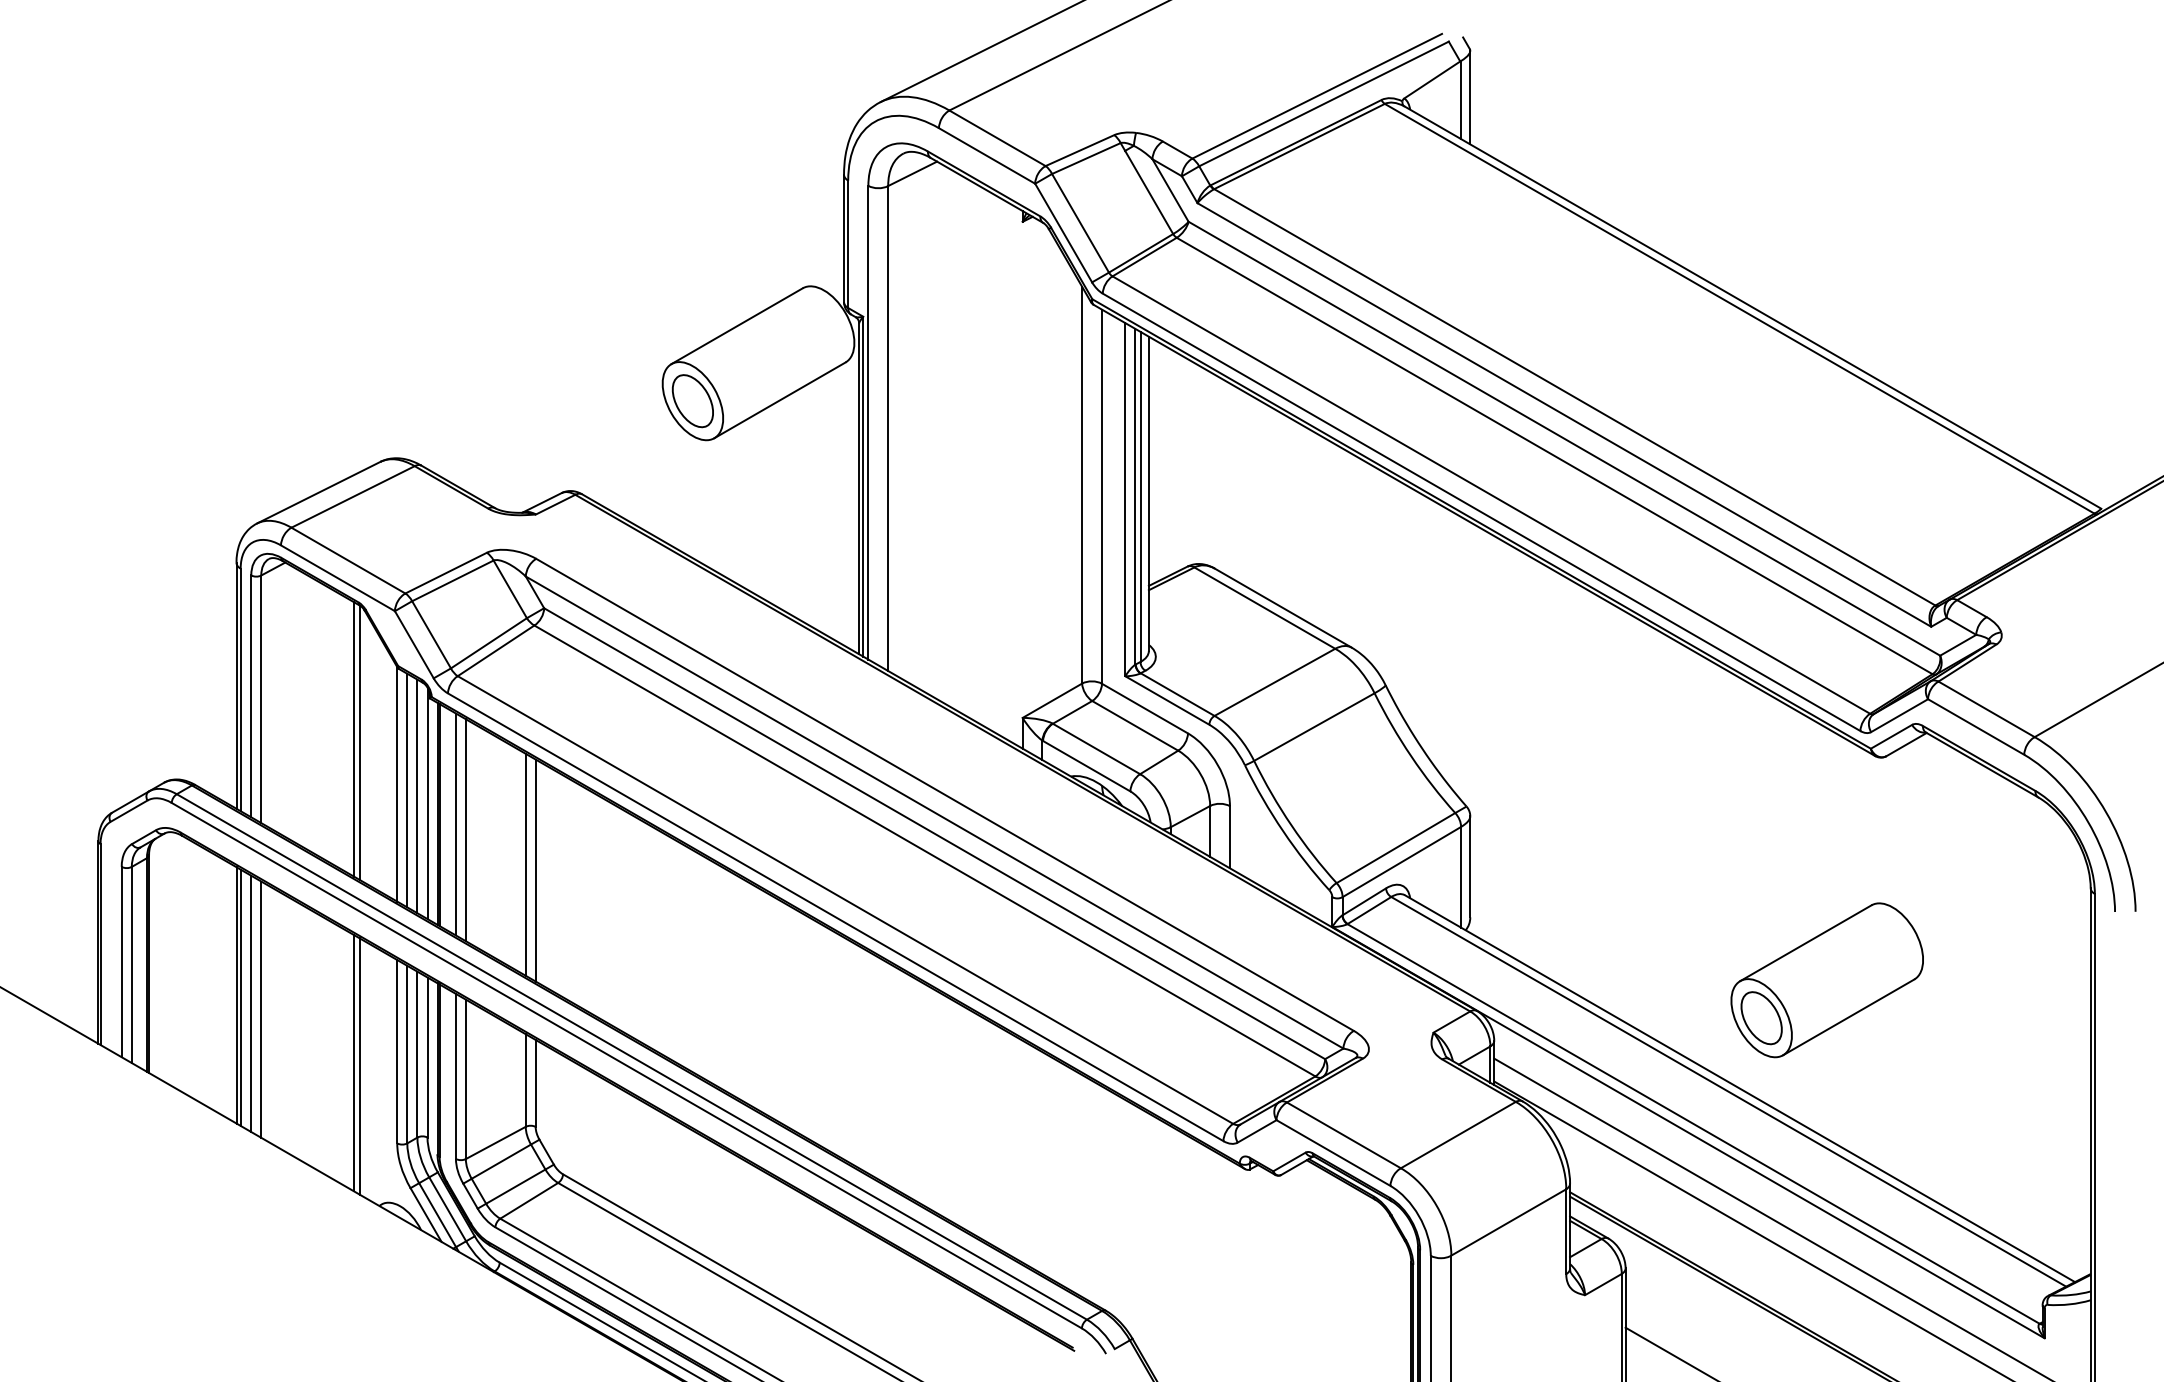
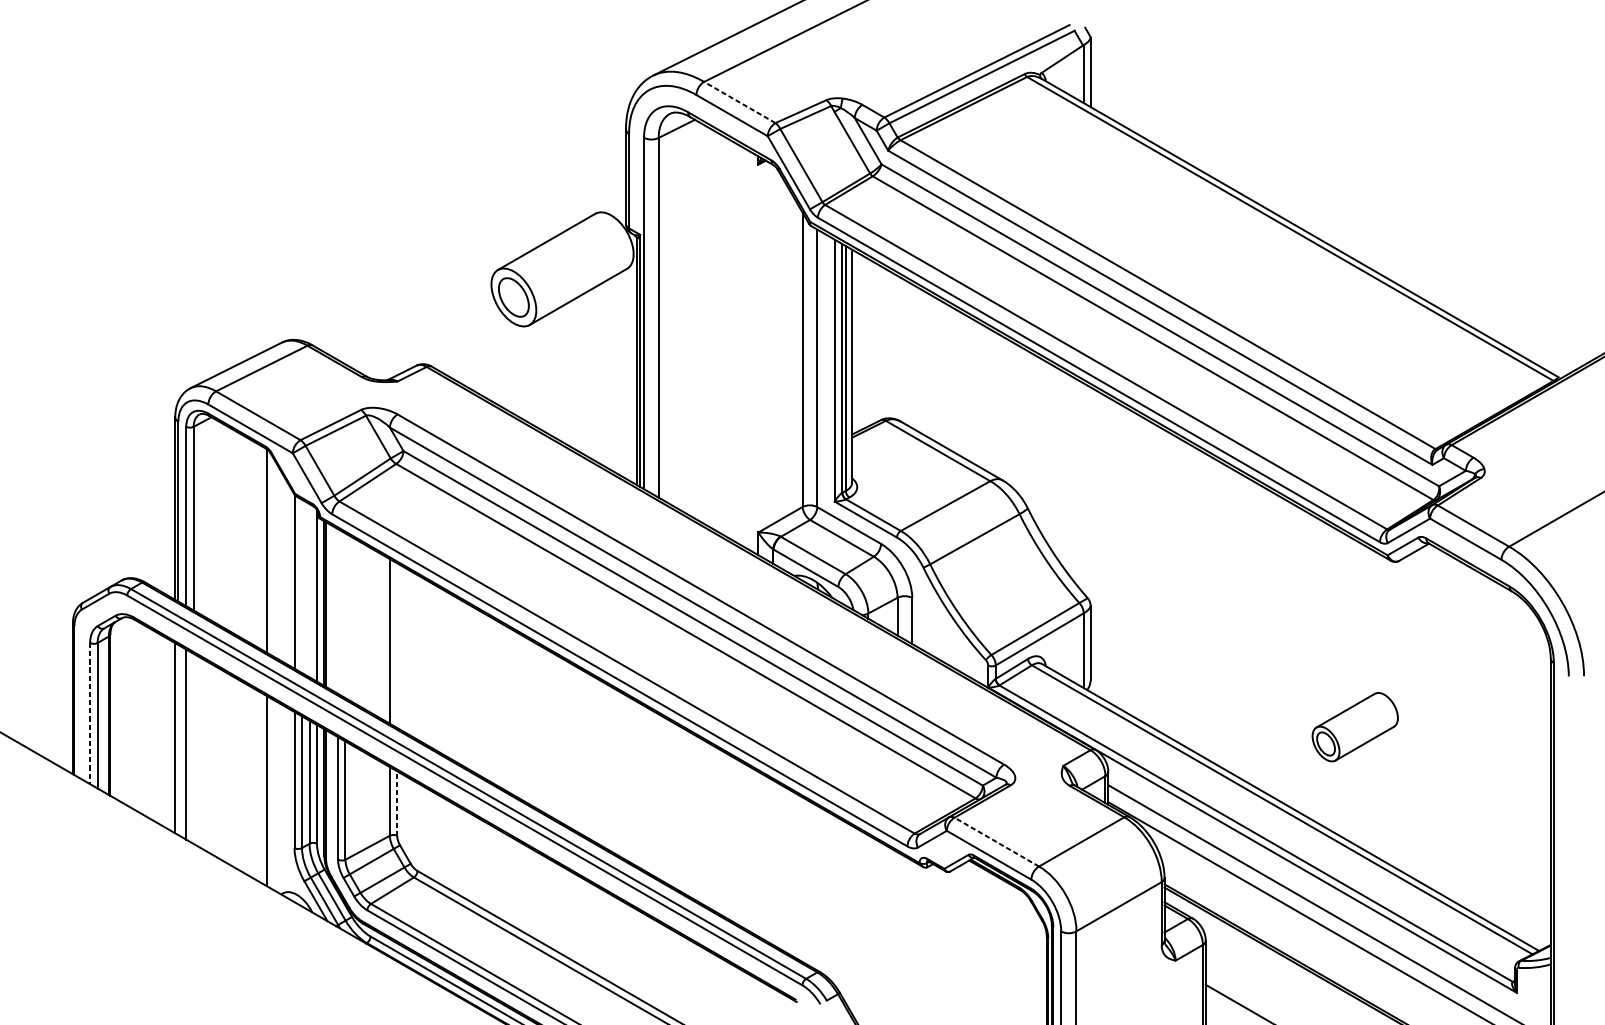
line: (997, 138) -> (739, 102), solid -> dashed
line: (353, 739) -> (262, 548), removed
line: (407, 790) -> (302, 586), removed
line: (417, 796) -> (309, 590), removed
line: (455, 824) -> (337, 611), removed
line: (465, 830) -> (345, 615), removed
line: (535, 870) -> (397, 645), removed
line: (121, 962) -> (90, 713), solid -> dashed
part: (1826, 980) -> (1354, 727), size x0.6
line: (240, 997) -> (178, 739), removed
line: (261, 1009) -> (193, 748), removed
line: (353, 1062) -> (262, 788), removed
line: (535, 1082) -> (397, 802), solid -> dashed
line: (1343, 1135) -> (996, 842), solid -> dashed

